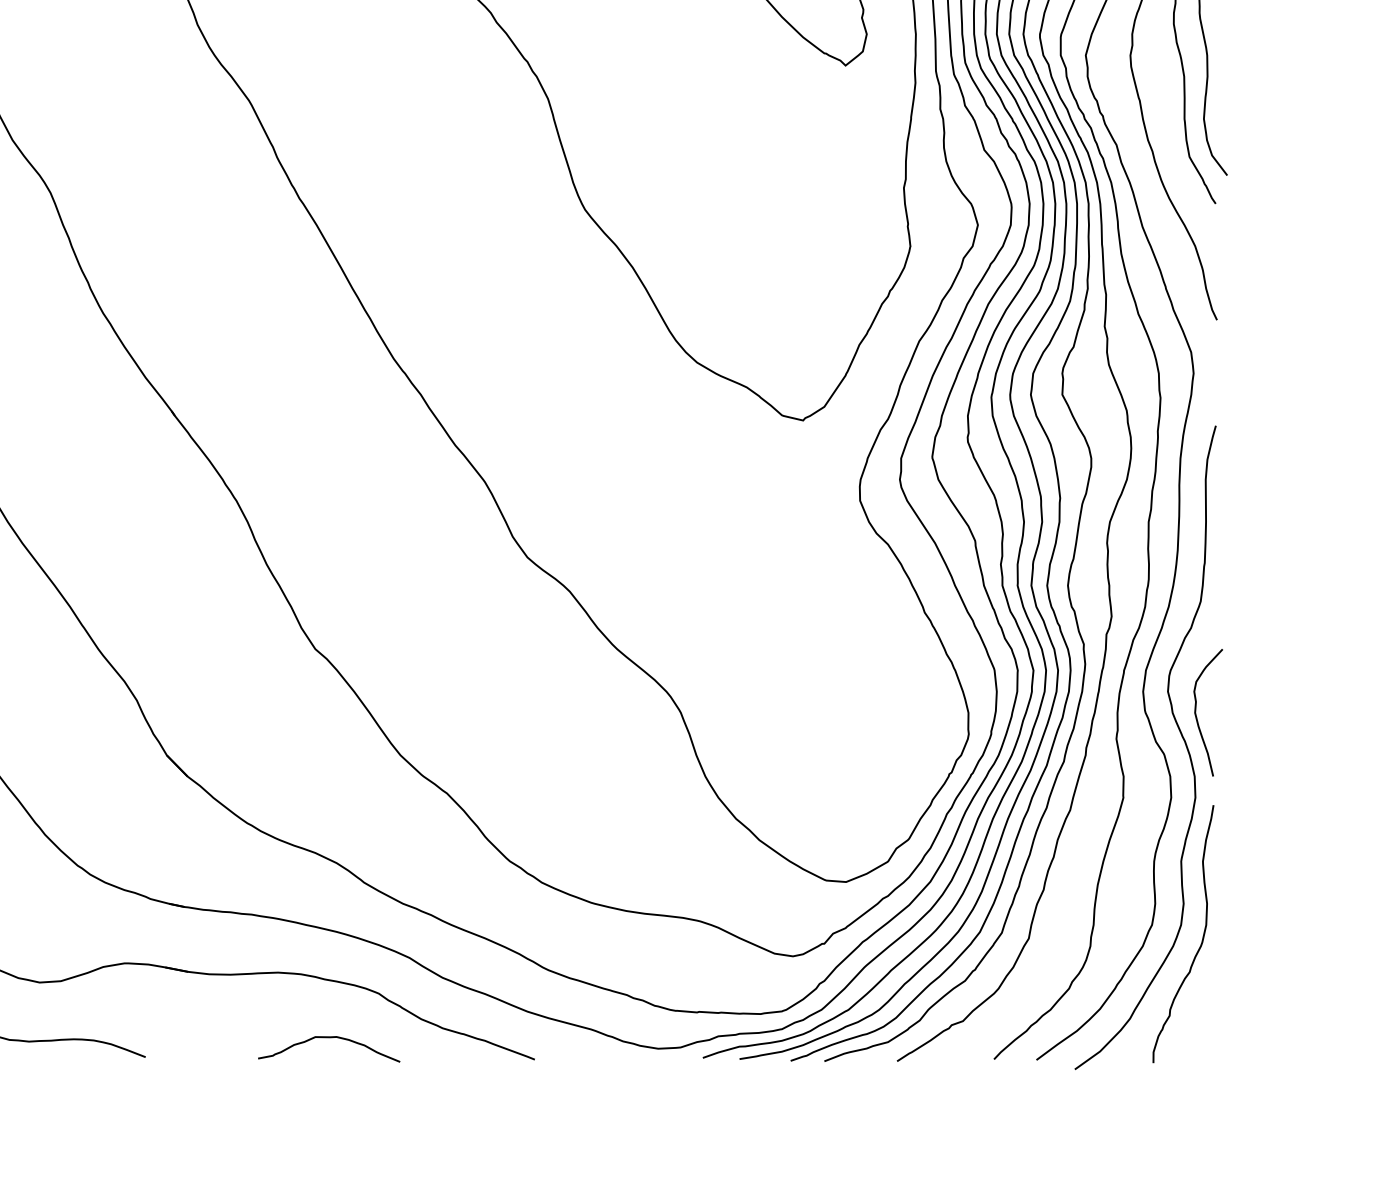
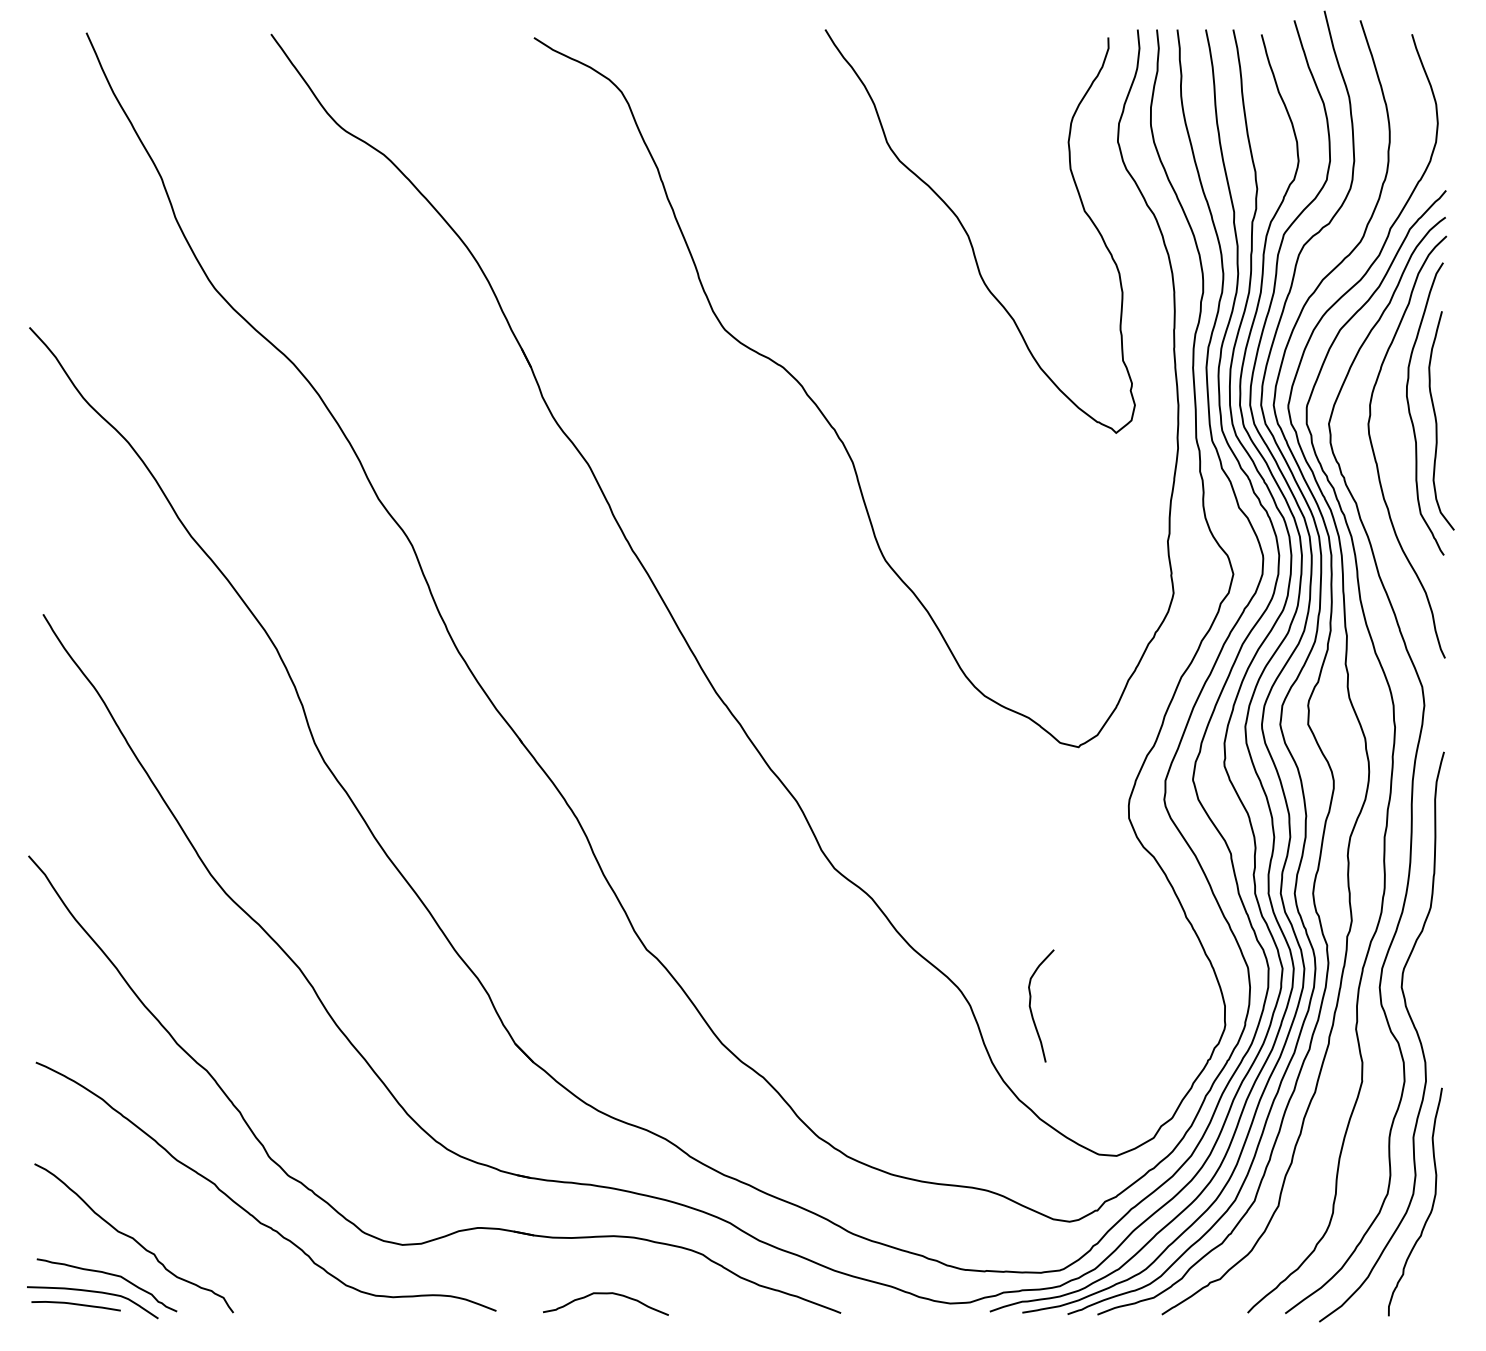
curve: (1197, 715) -> (1031, 1008), moved
curve: (328, 1038) -> (605, 1294), moved

